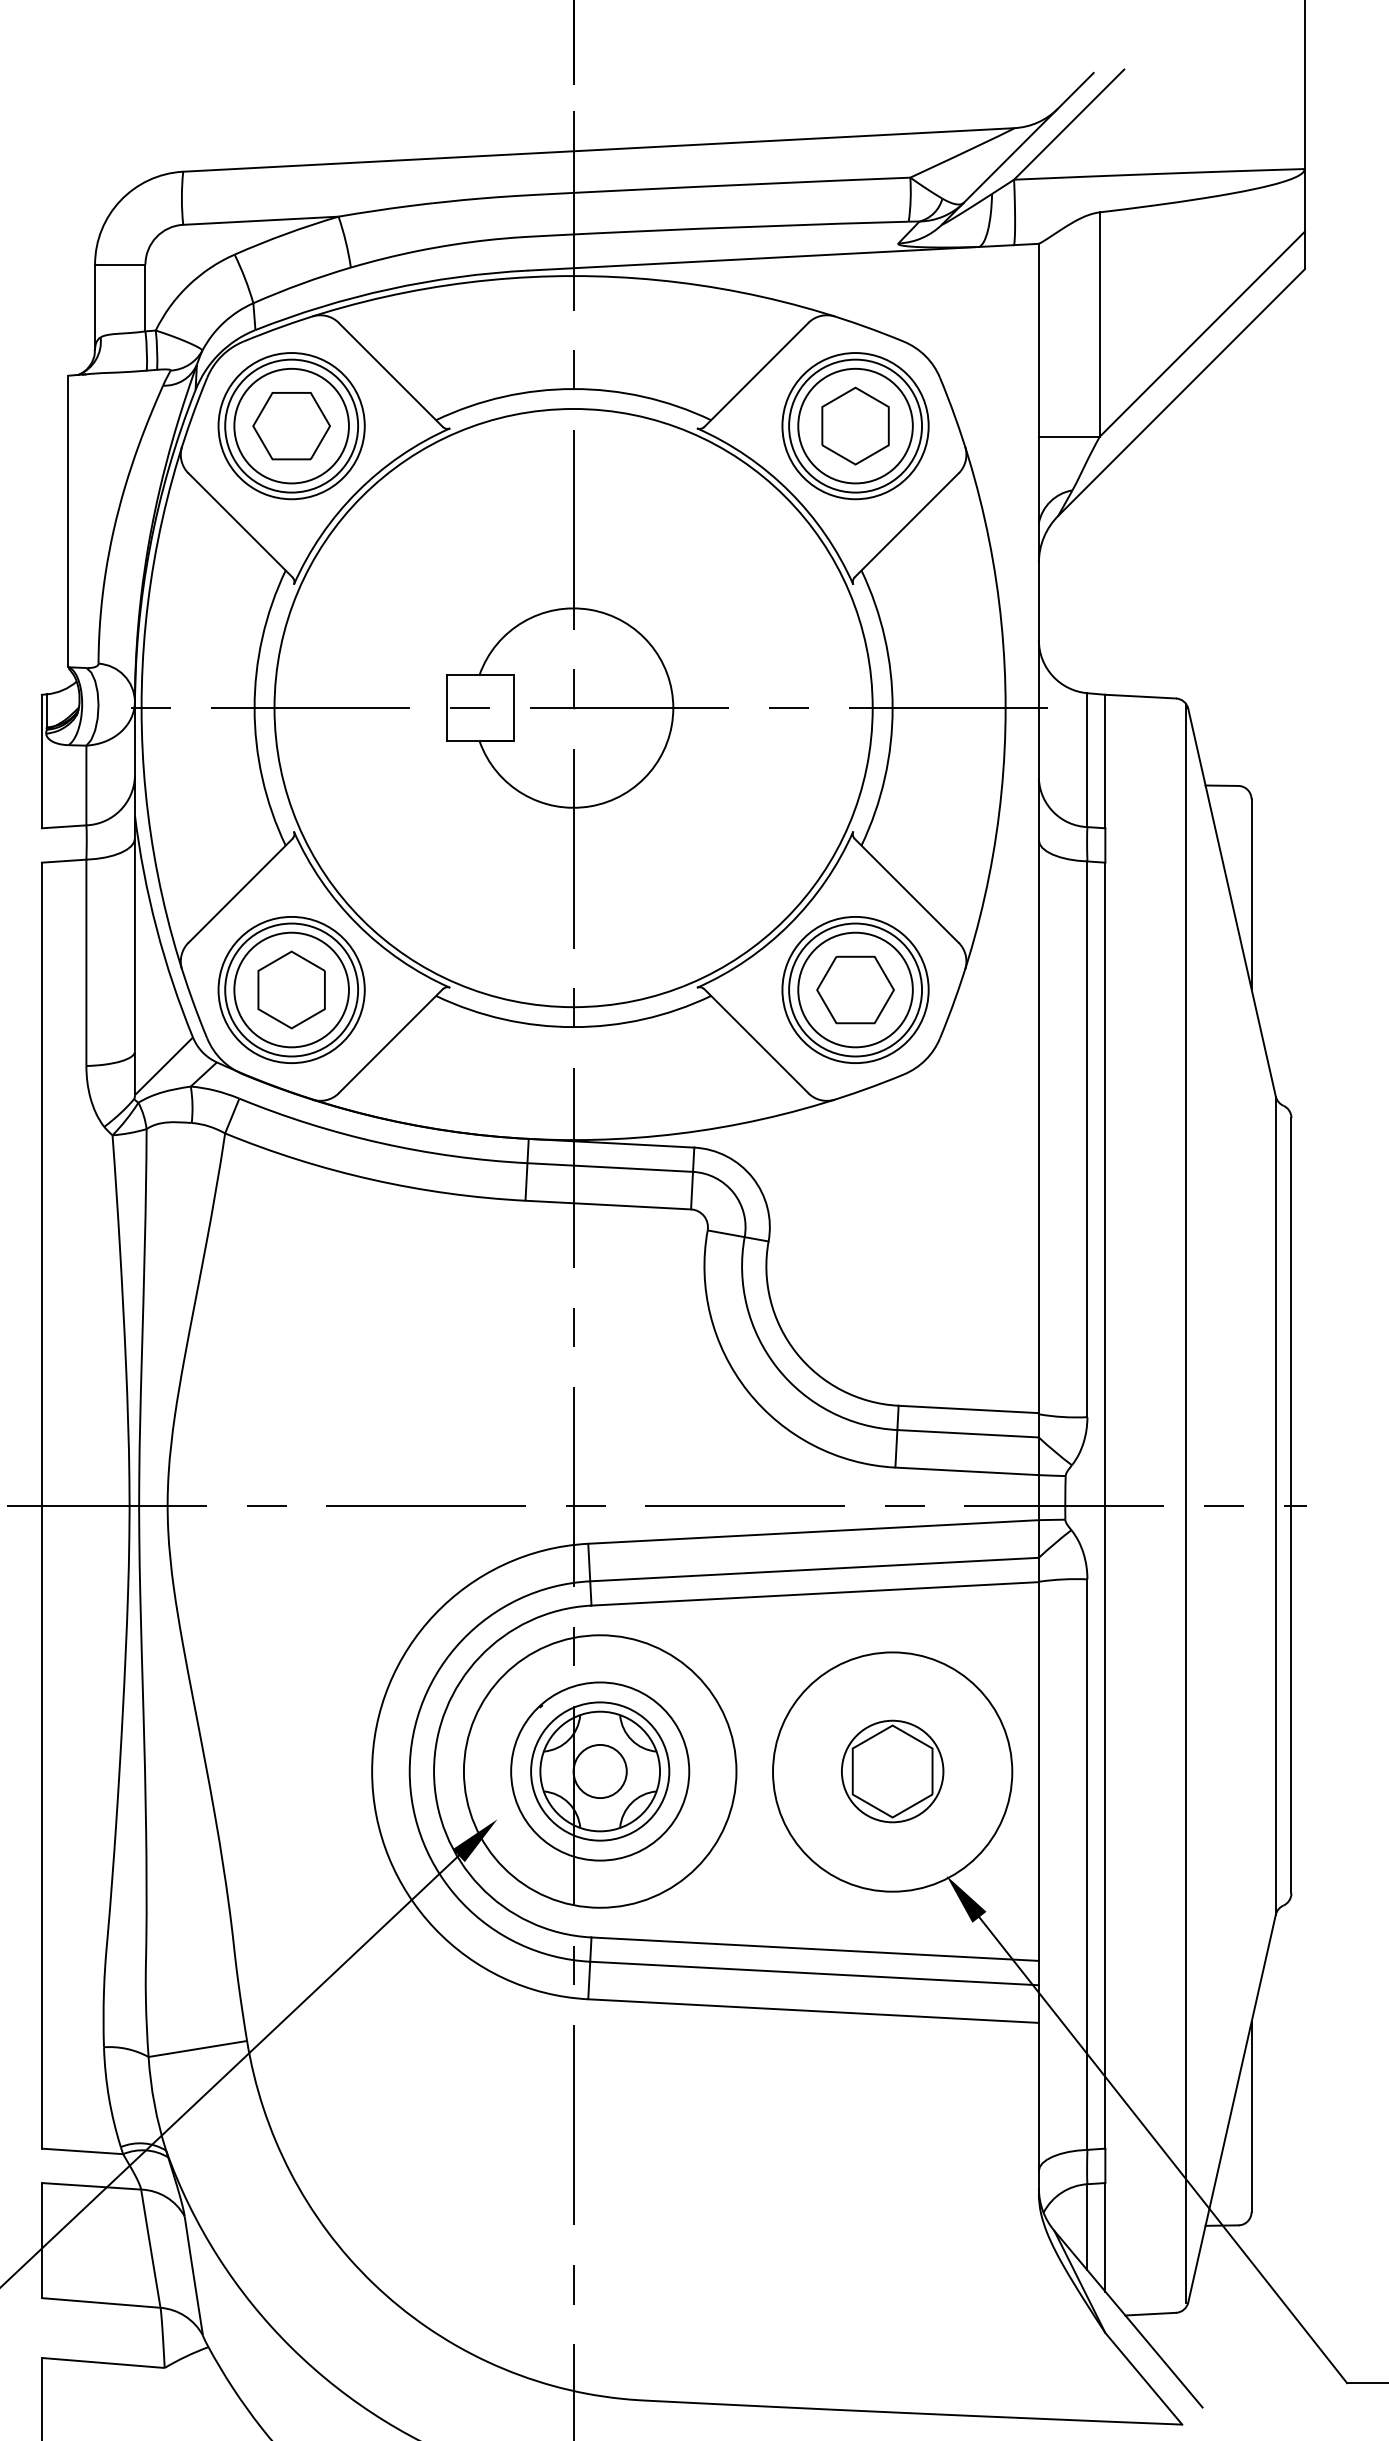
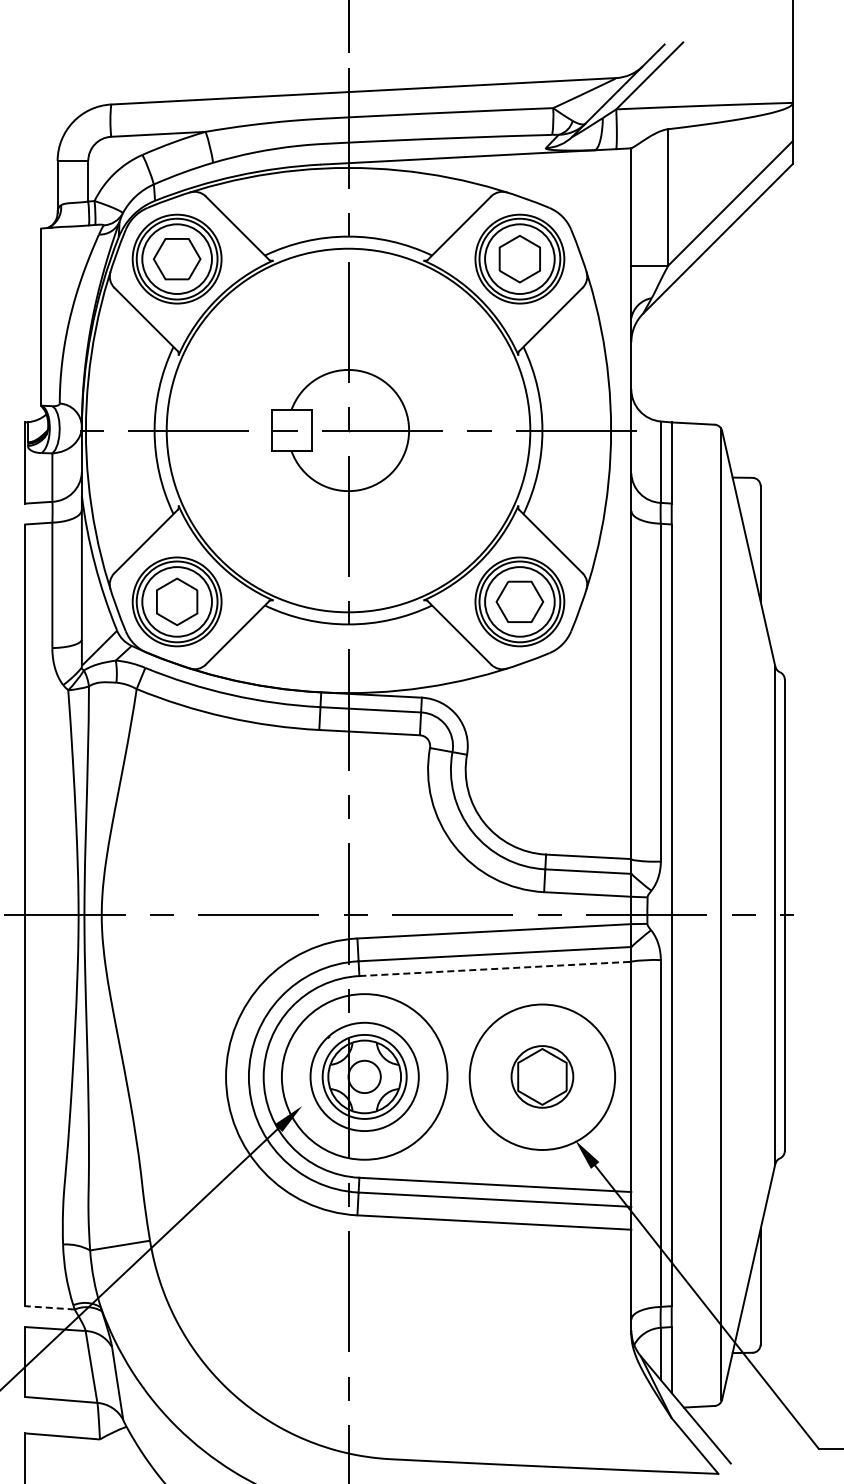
line: (815, 1593) -> (495, 968), solid -> dashed
line: (83, 2150) -> (50, 1307), solid -> dashed

